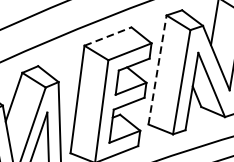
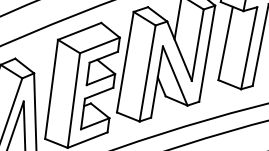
line: (108, 36) -> (80, 31), dashed -> solid
line: (157, 70) -> (125, 62), dashed -> solid

